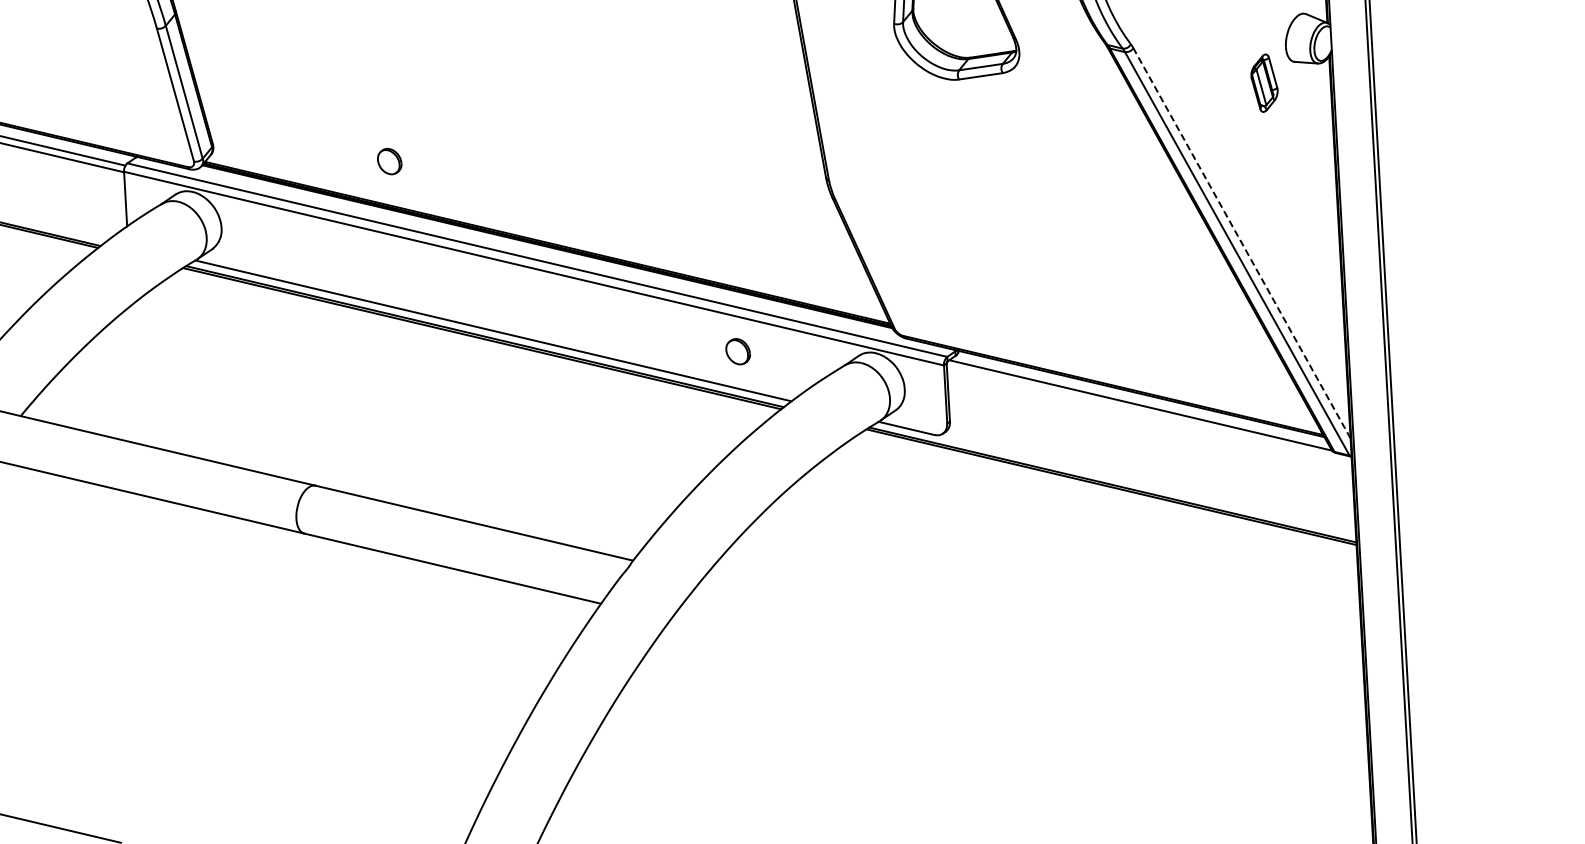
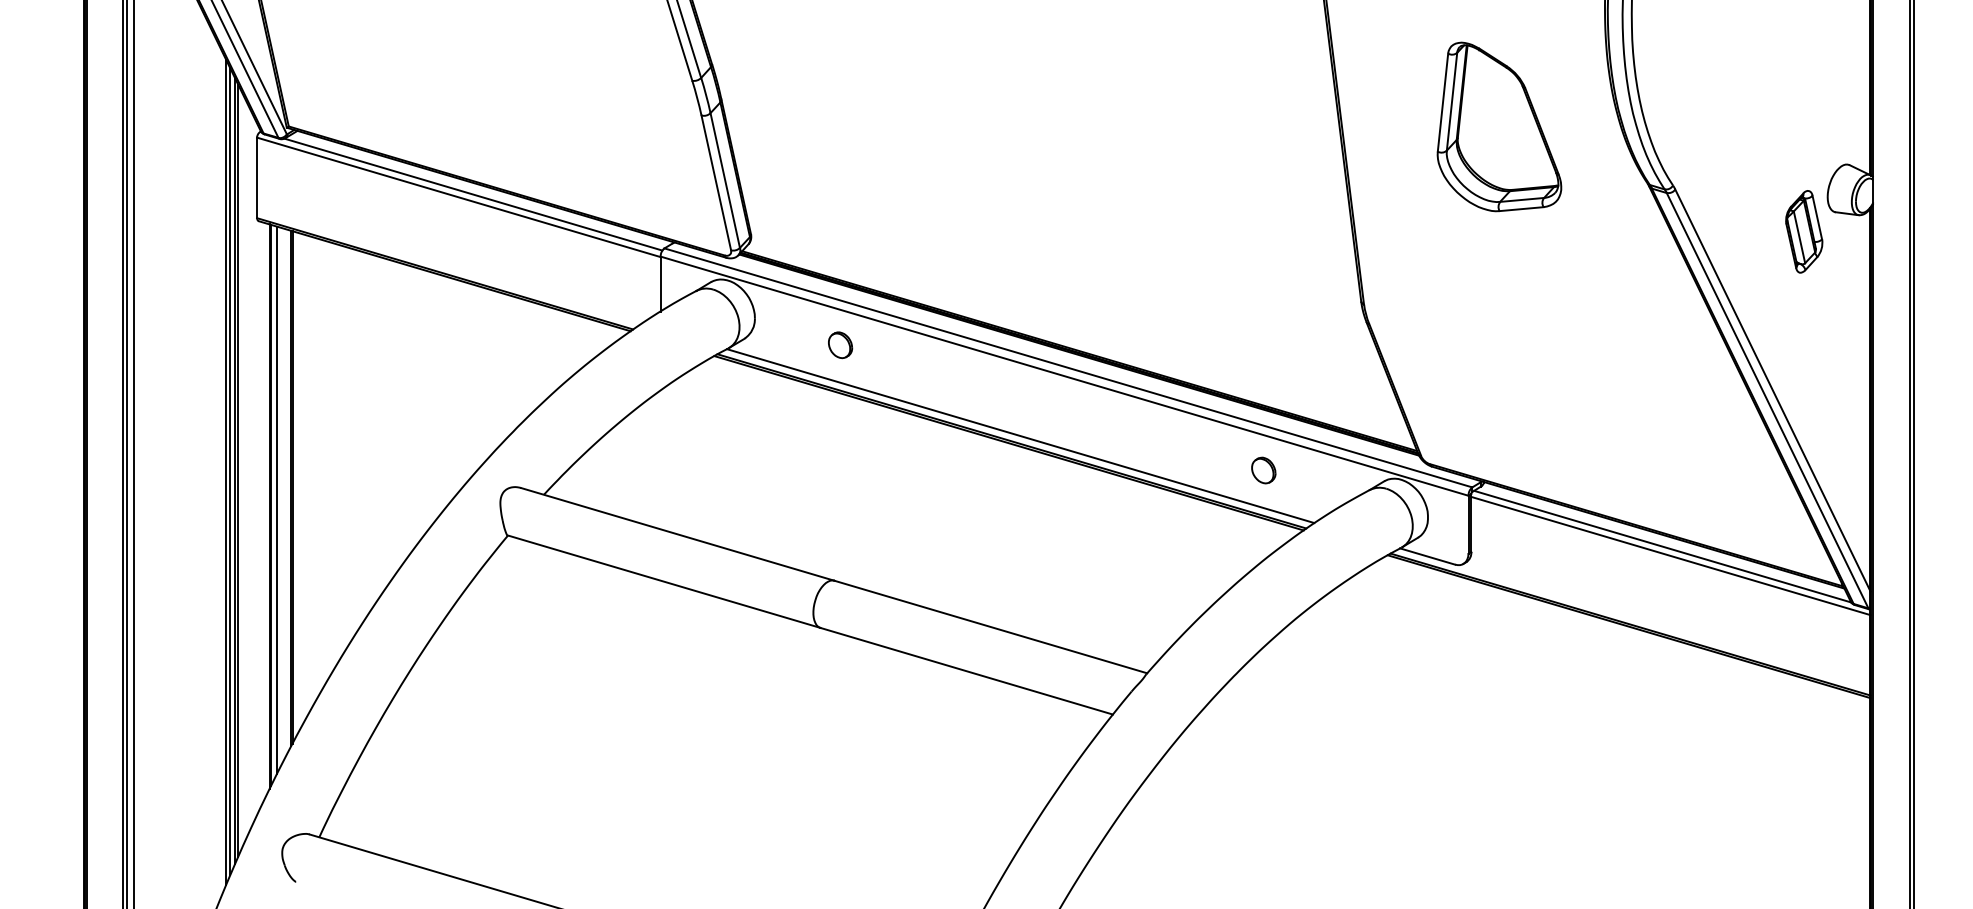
part: (1264, 82) -> (1804, 231), size x1.43
part: (389, 161) -> (840, 345), moved
line: (1241, 242) -> (1772, 389), dashed -> solid
line: (1148, 413) -> (1670, 555), added

